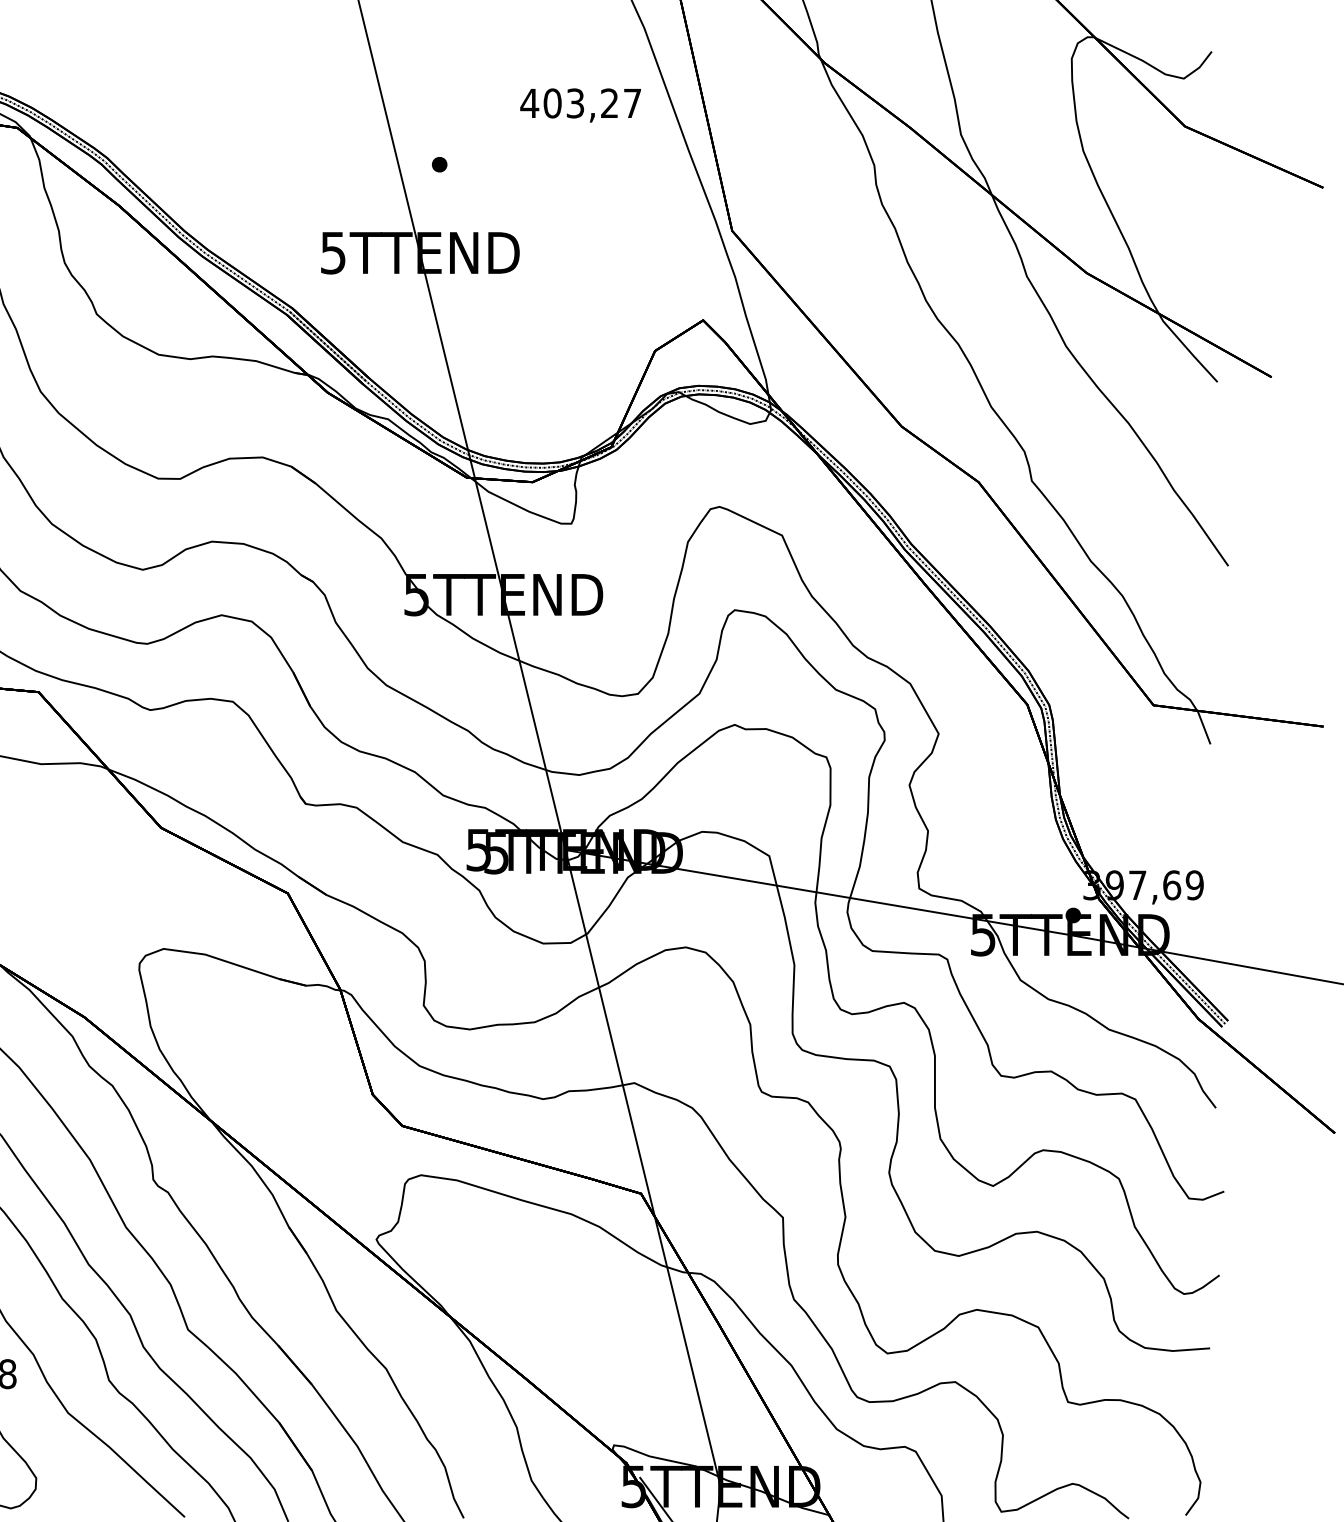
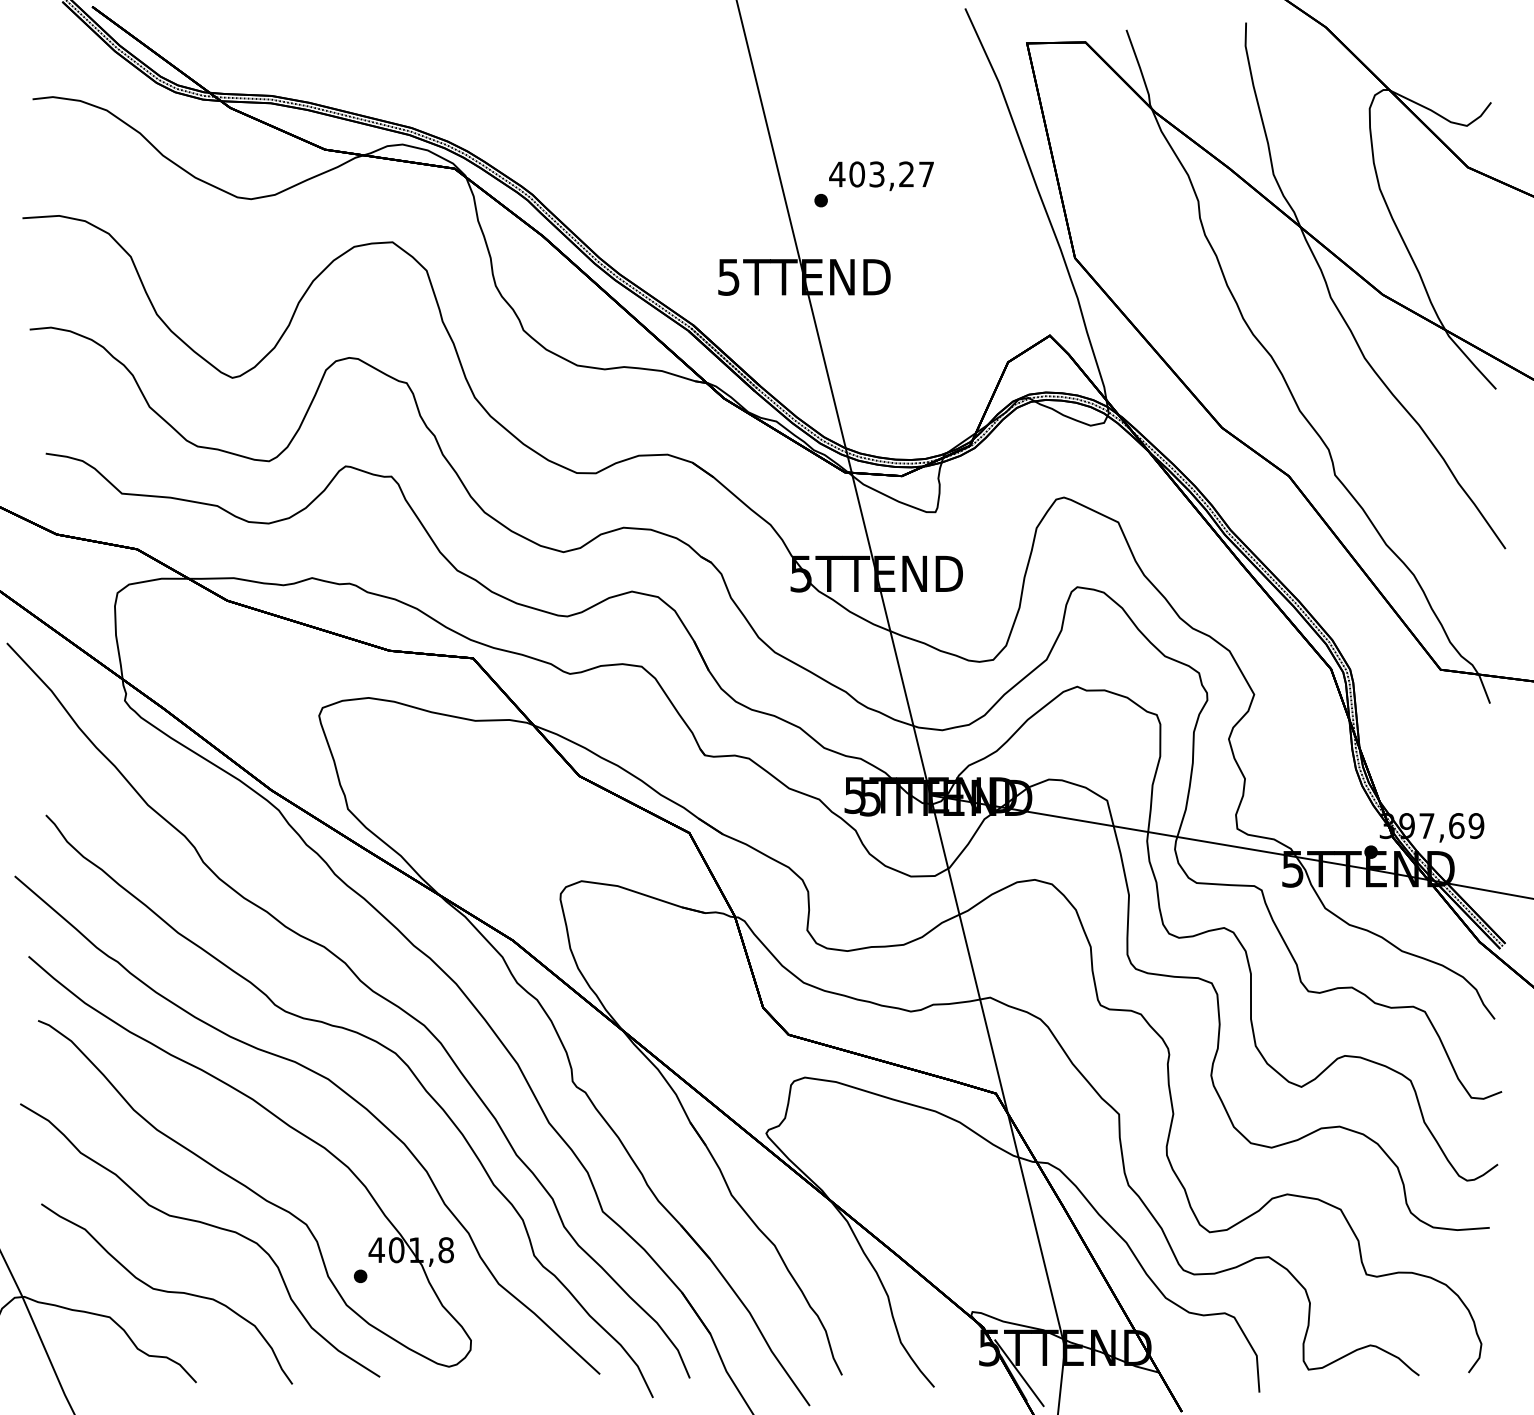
text: (580, 105) -> (881, 176), moved

